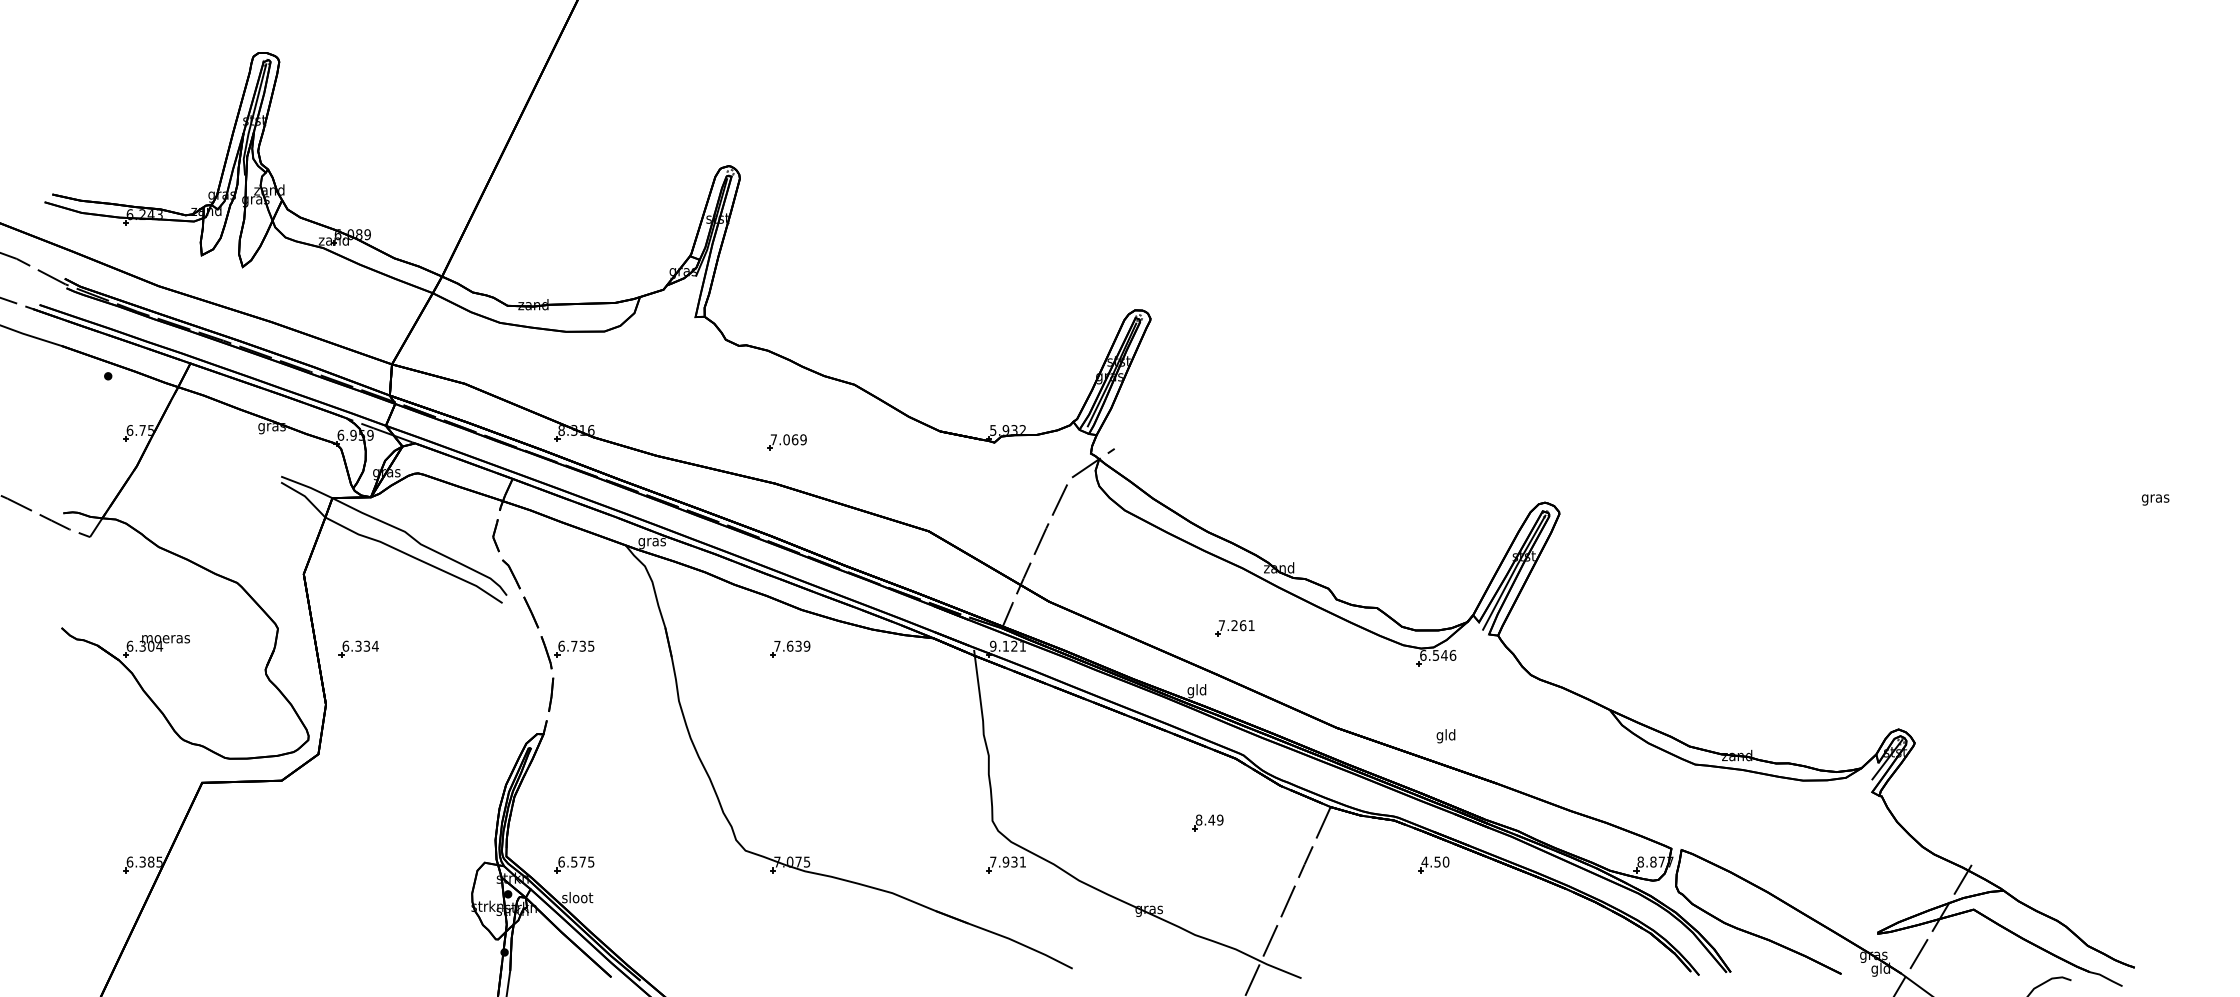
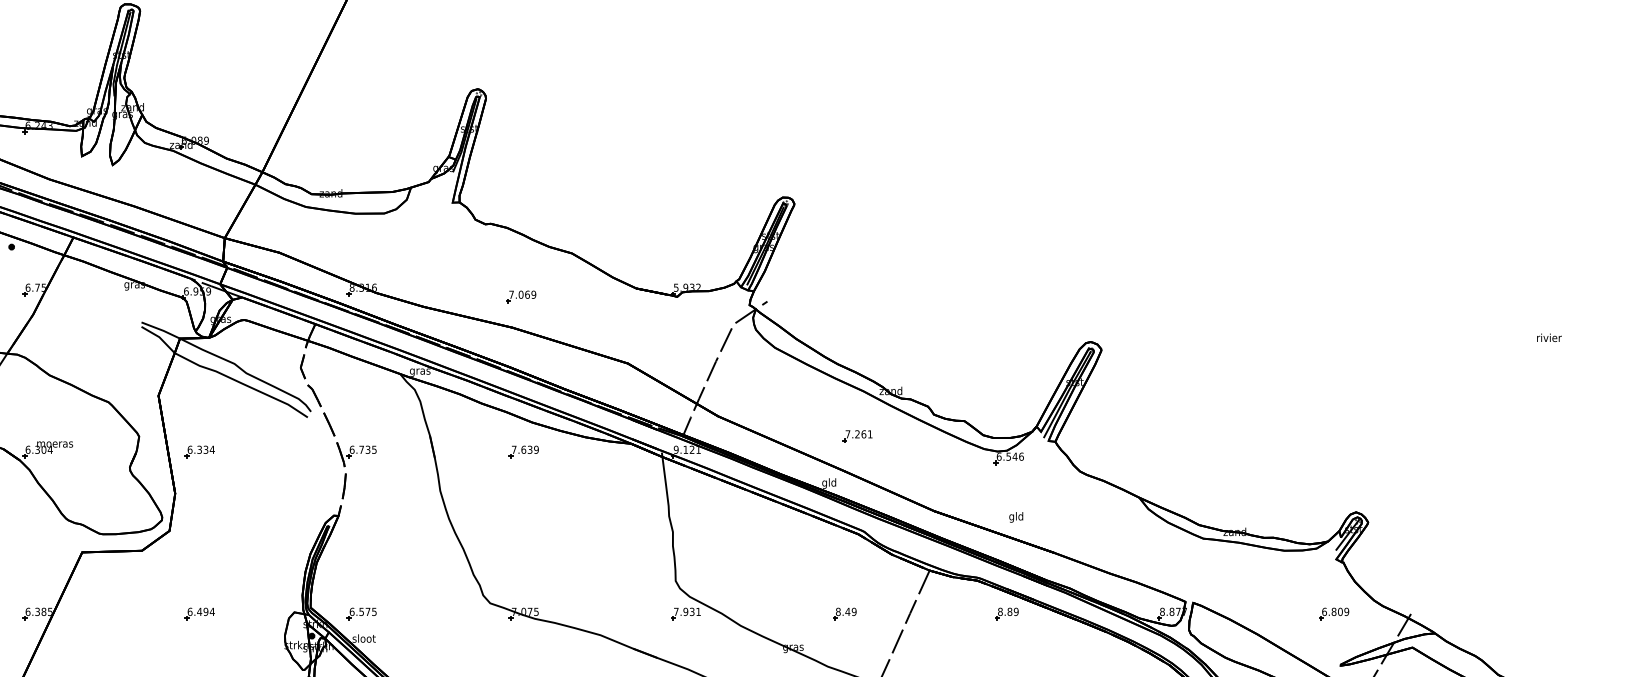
text: (2155, 498) -> (1549, 338), gras -> rivier
part: (1207, 822) -> (844, 613), moved
text: (1435, 861) -> (1008, 611), 4.50 -> 8.89
part: (358, 864) -> (199, 613), added
part: (1869, 864) -> (1334, 613), added

